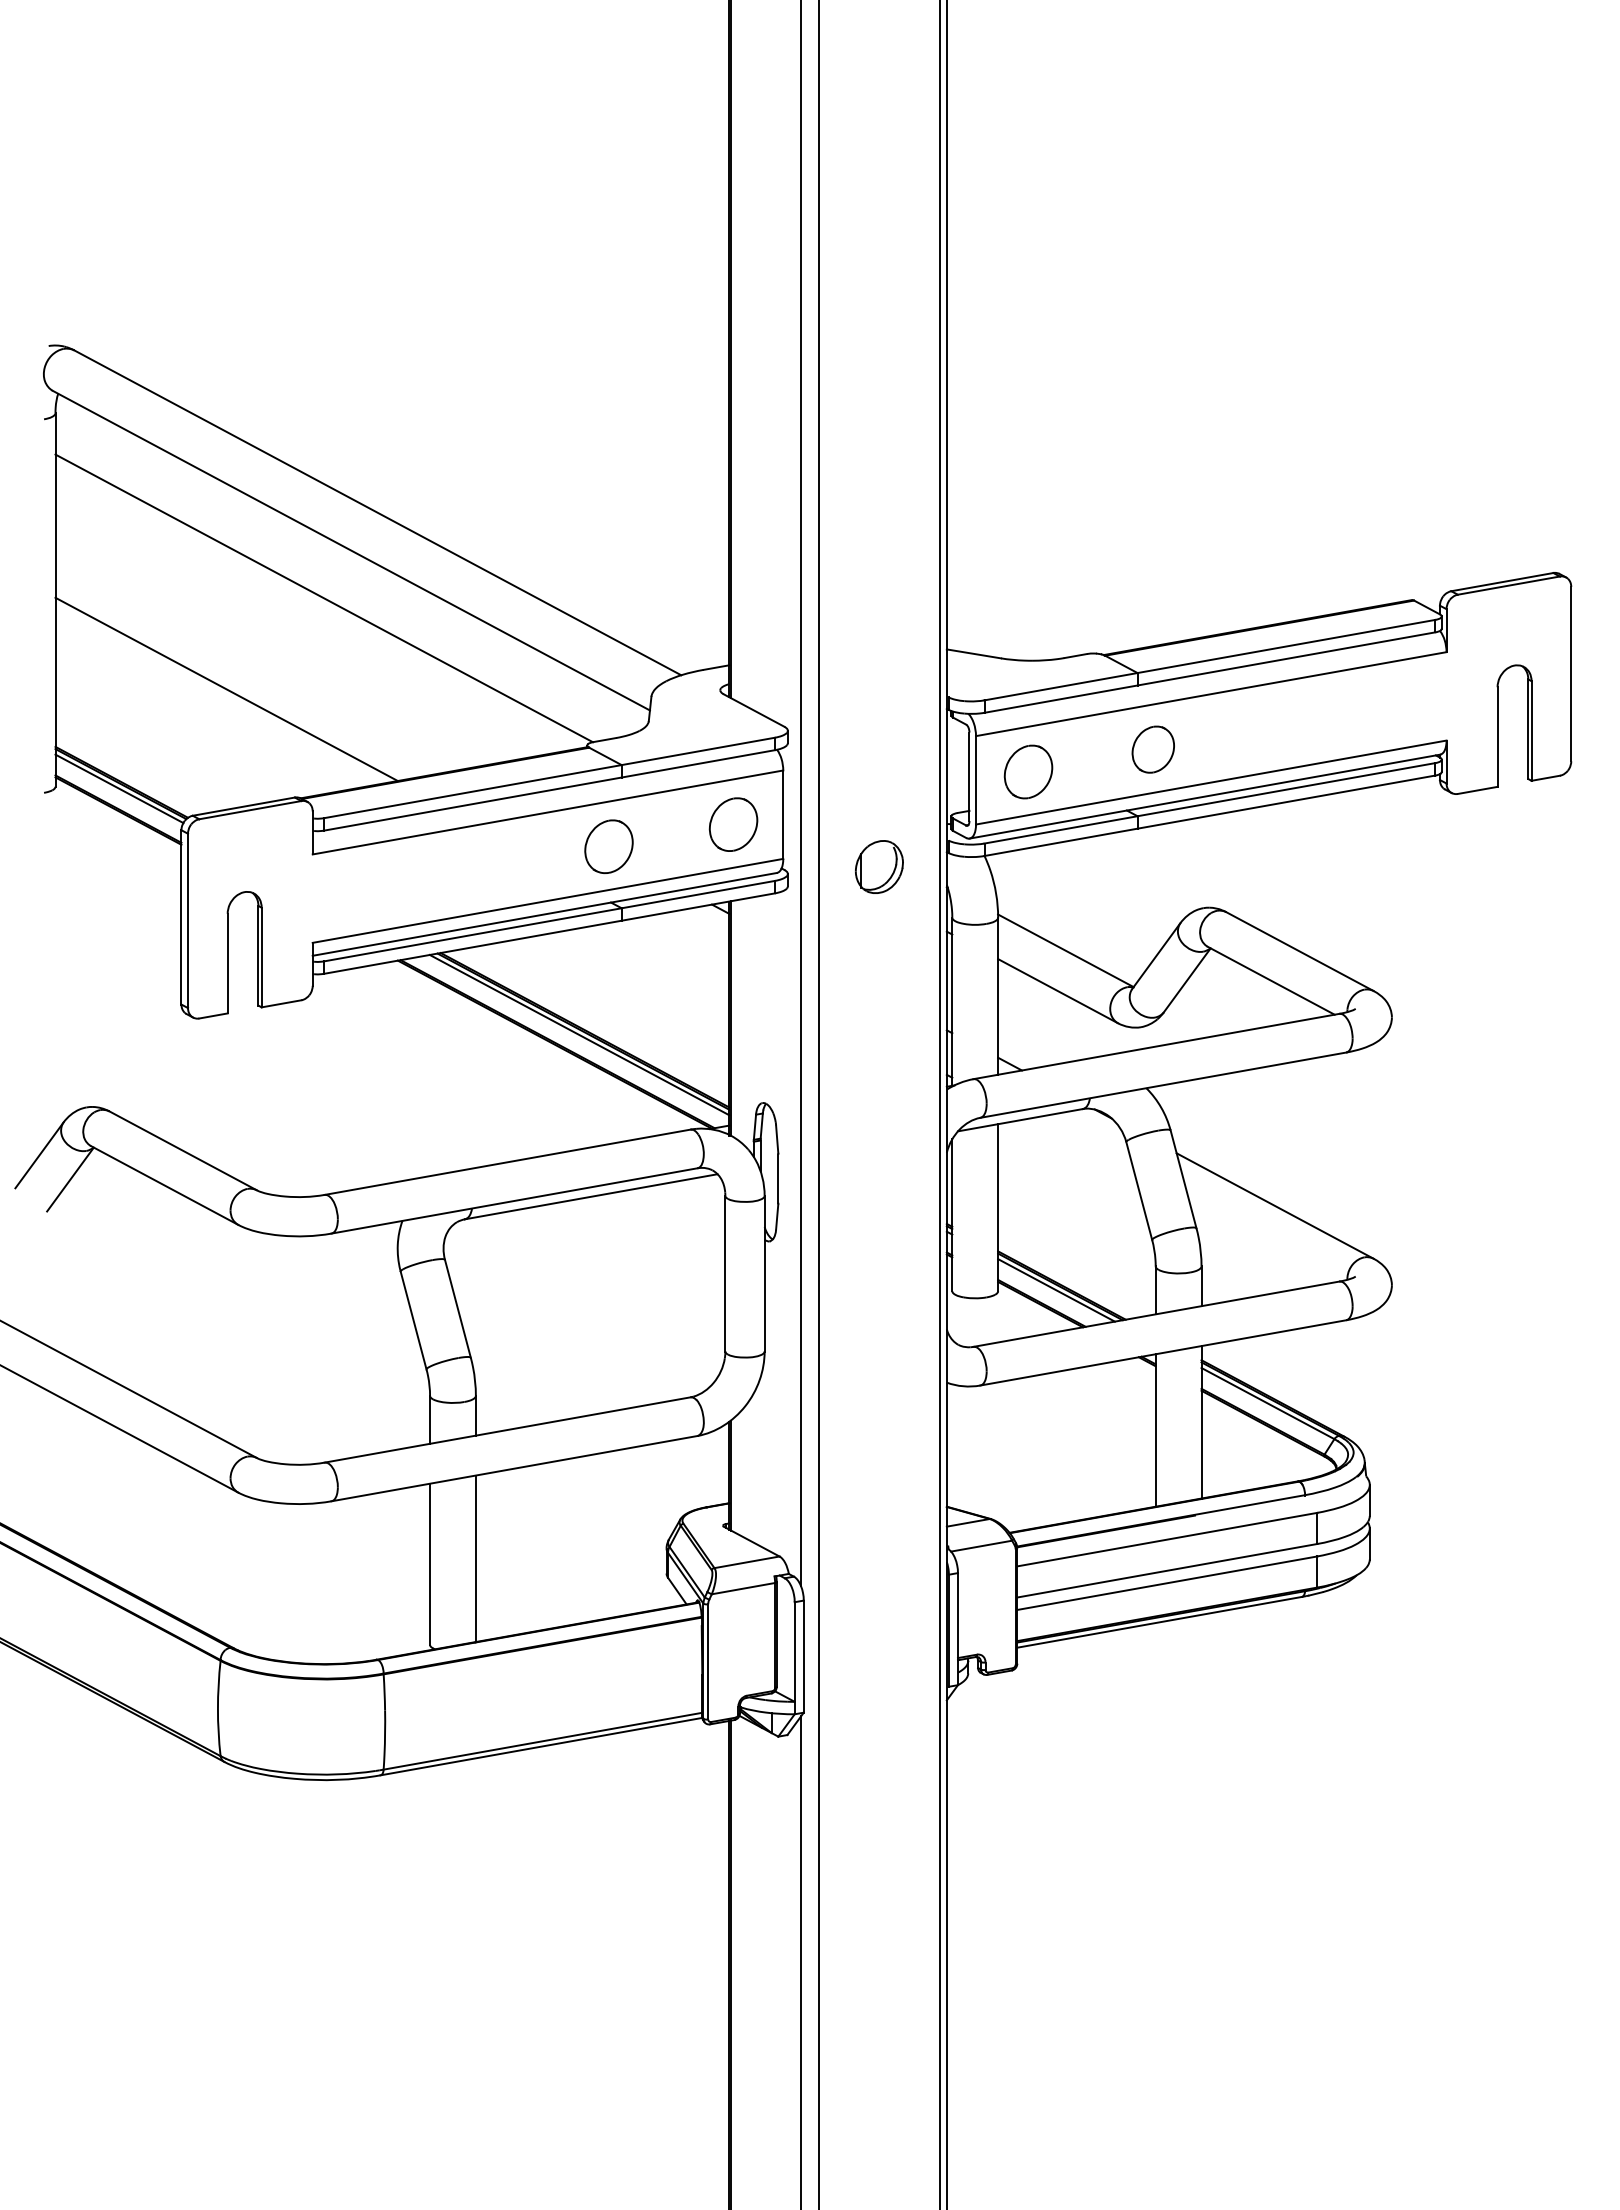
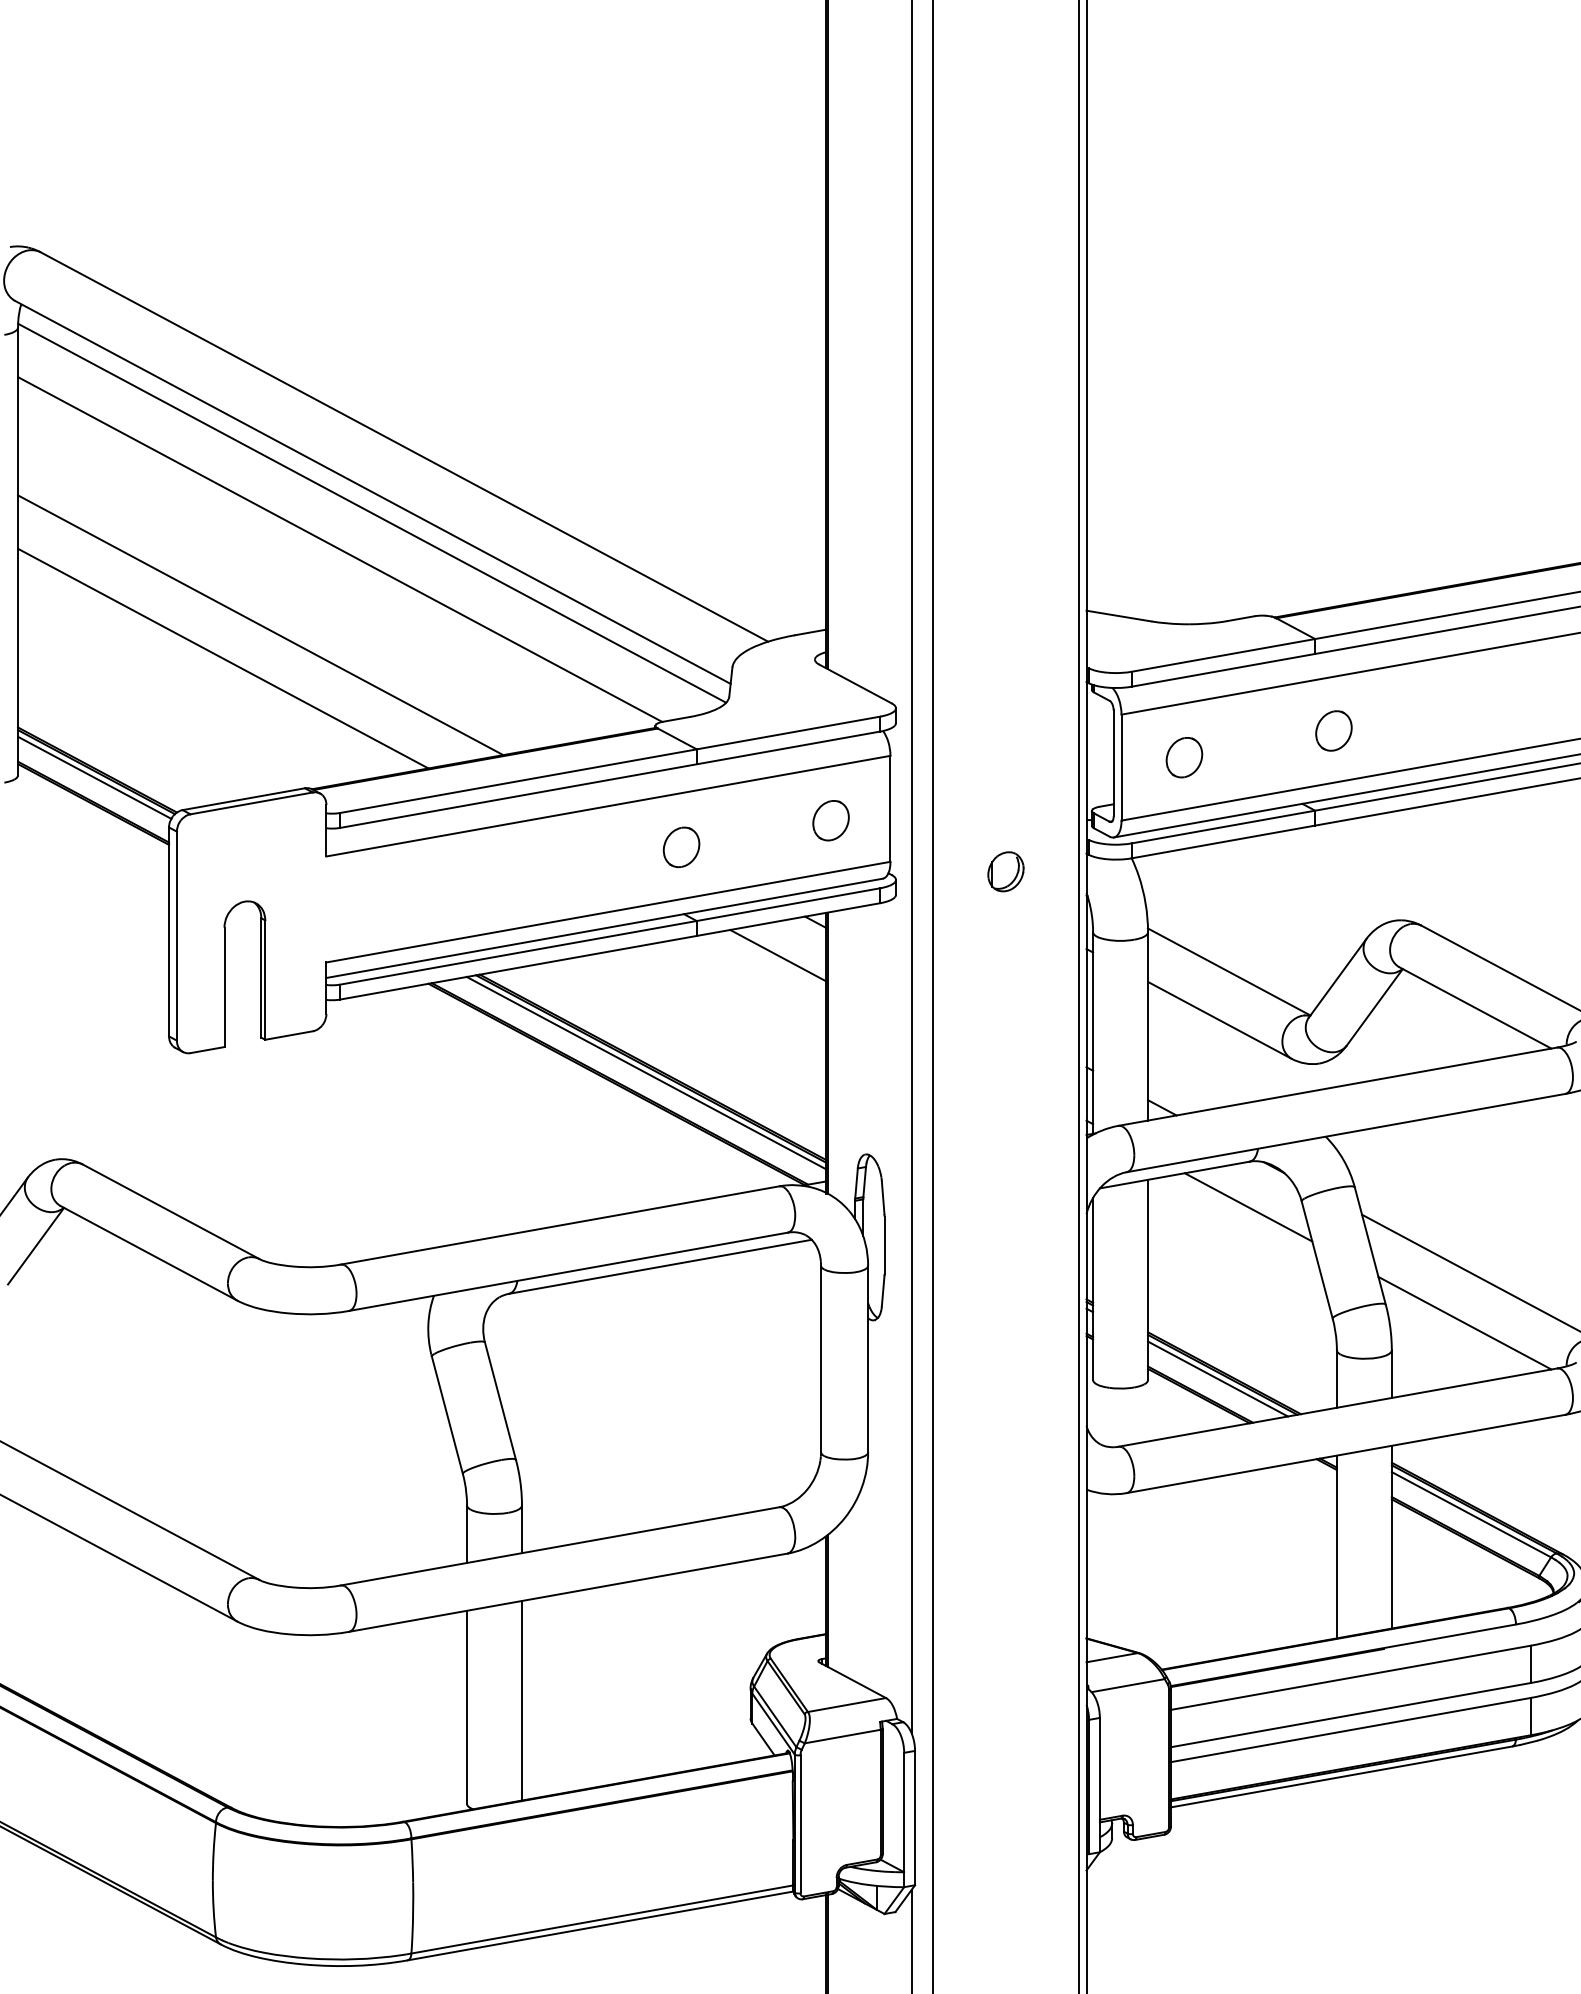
line: (350, 568) -> (371, 513), added
line: (257, 661) -> (260, 625), added
part: (1152, 749) -> (1333, 730), size x0.71
part: (1028, 771) -> (1184, 757), size x0.62
part: (733, 824) -> (830, 820), size x0.62
part: (608, 846) -> (680, 846), size x0.62
part: (879, 867) -> (1005, 872), size x0.62
line: (689, 936) -> (778, 954), added
line: (1081, 1146) -> (1247, 1206), added
line: (1262, 1243) -> (1464, 1322), added

